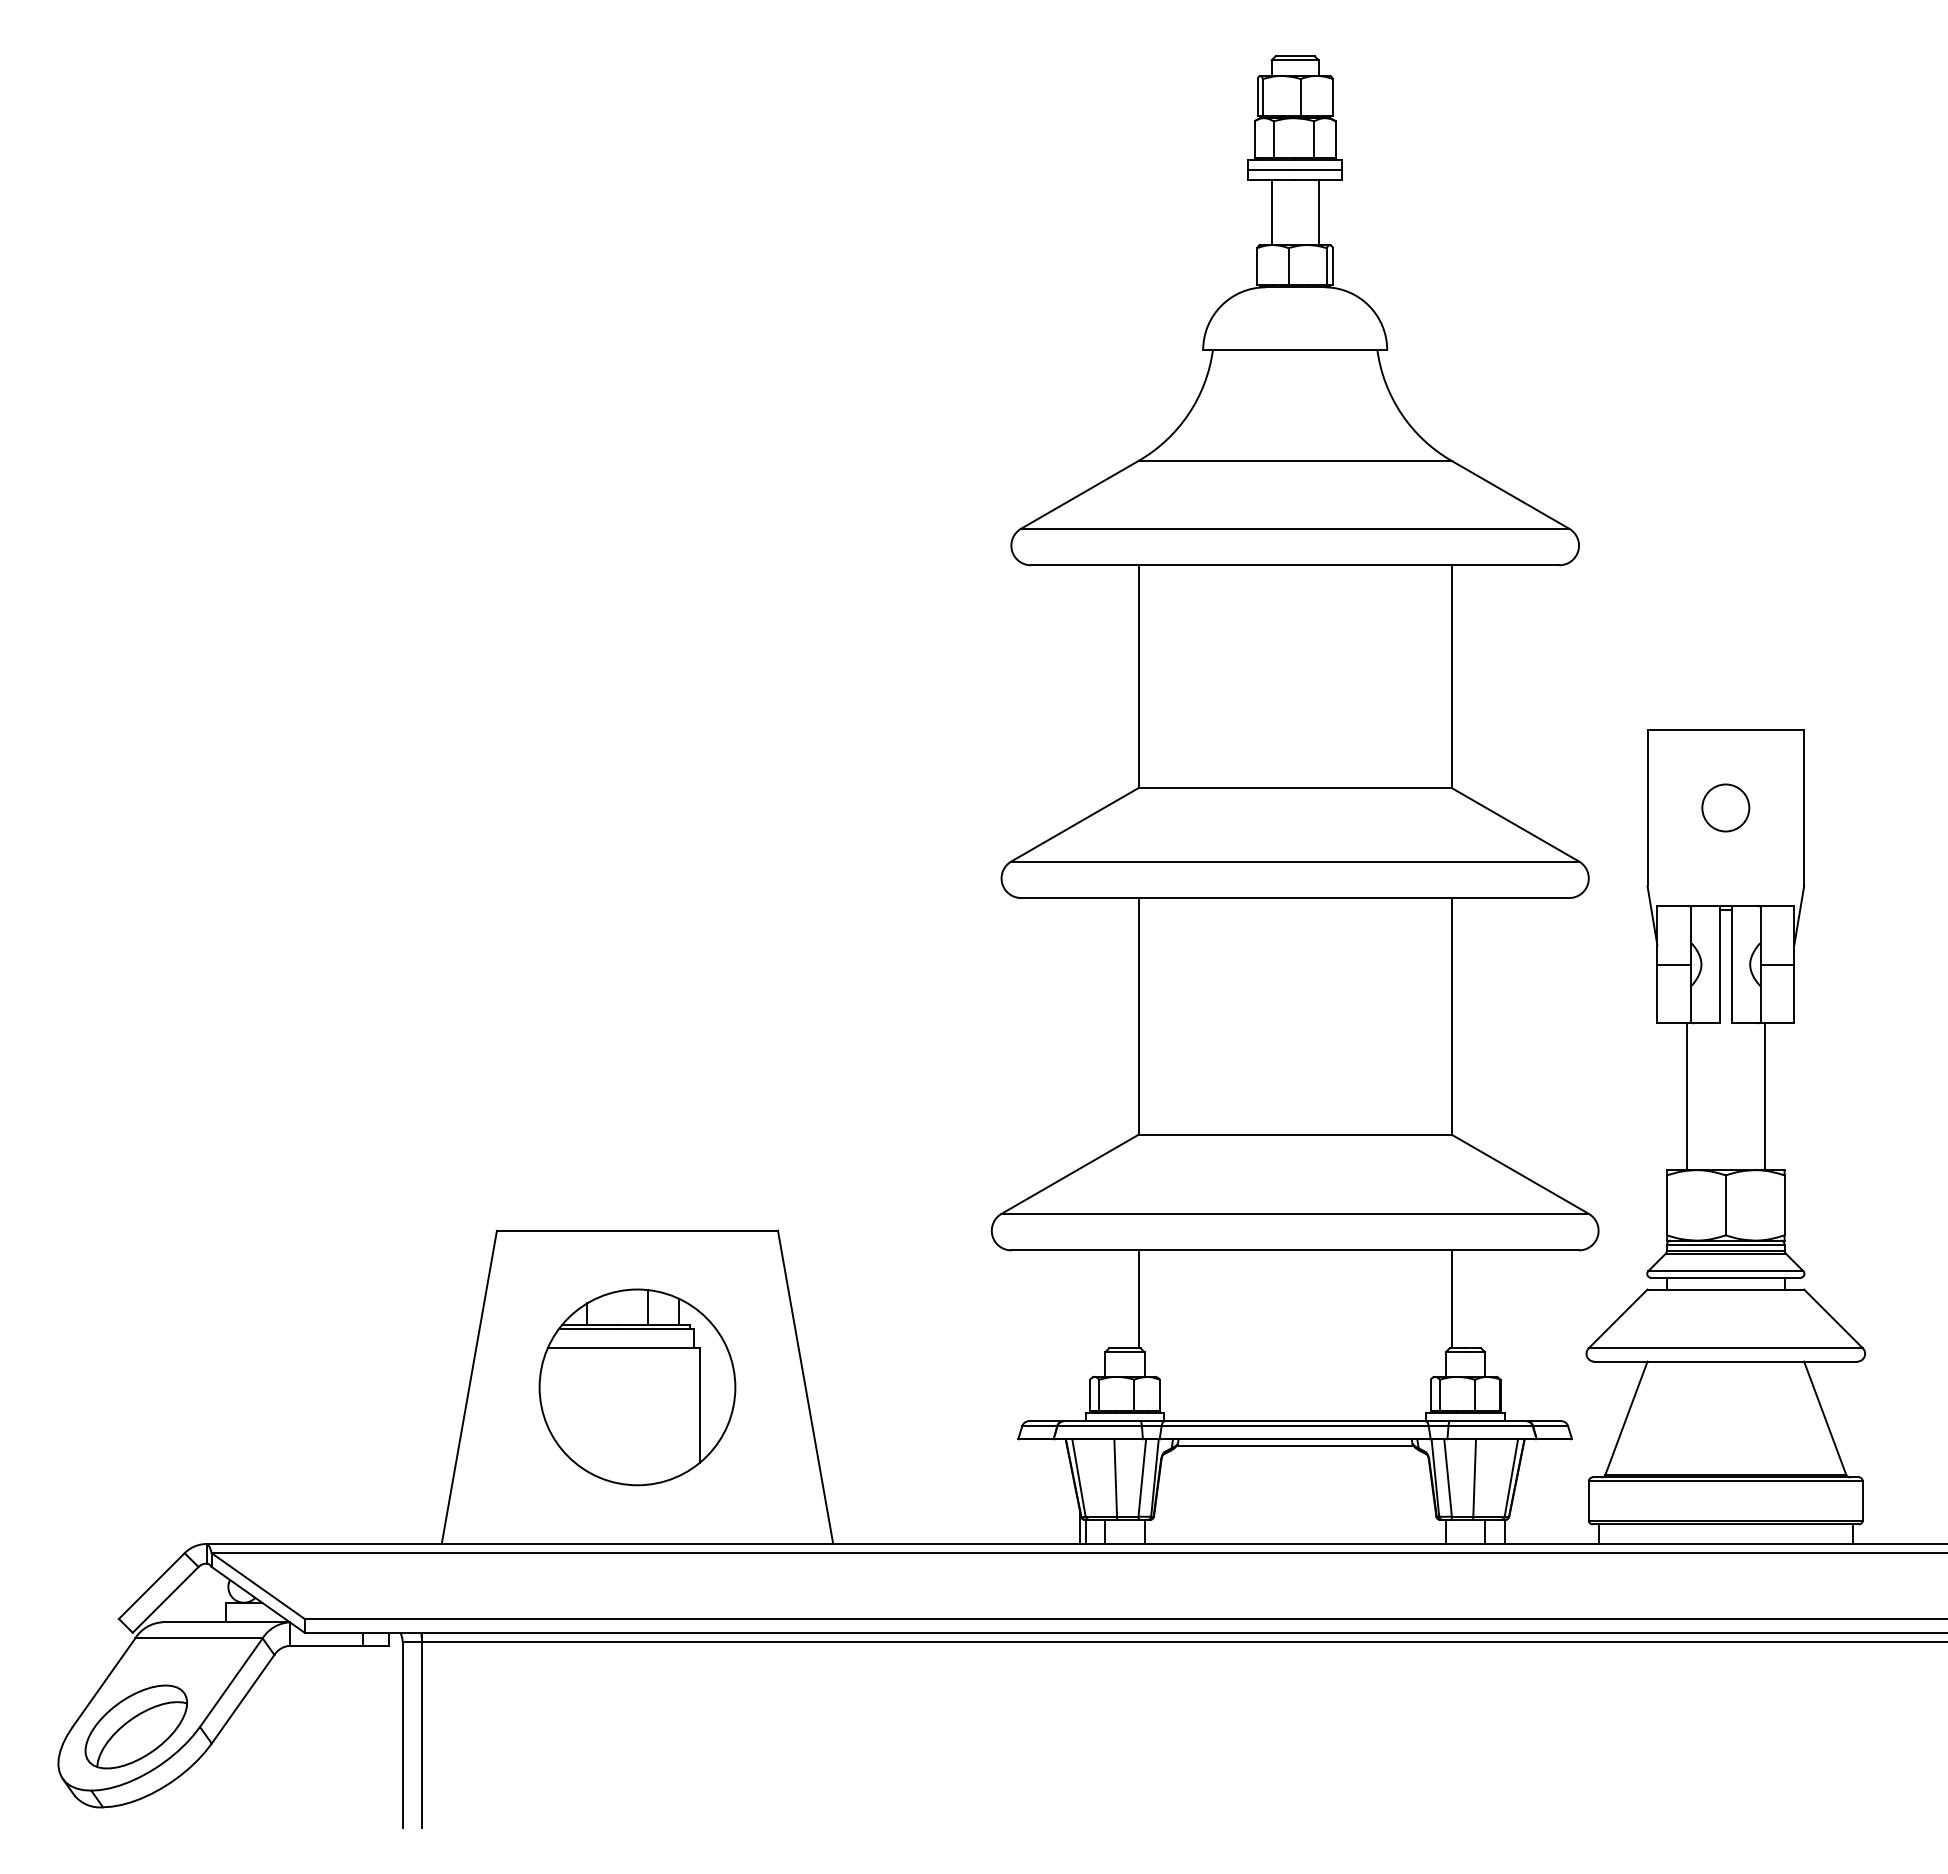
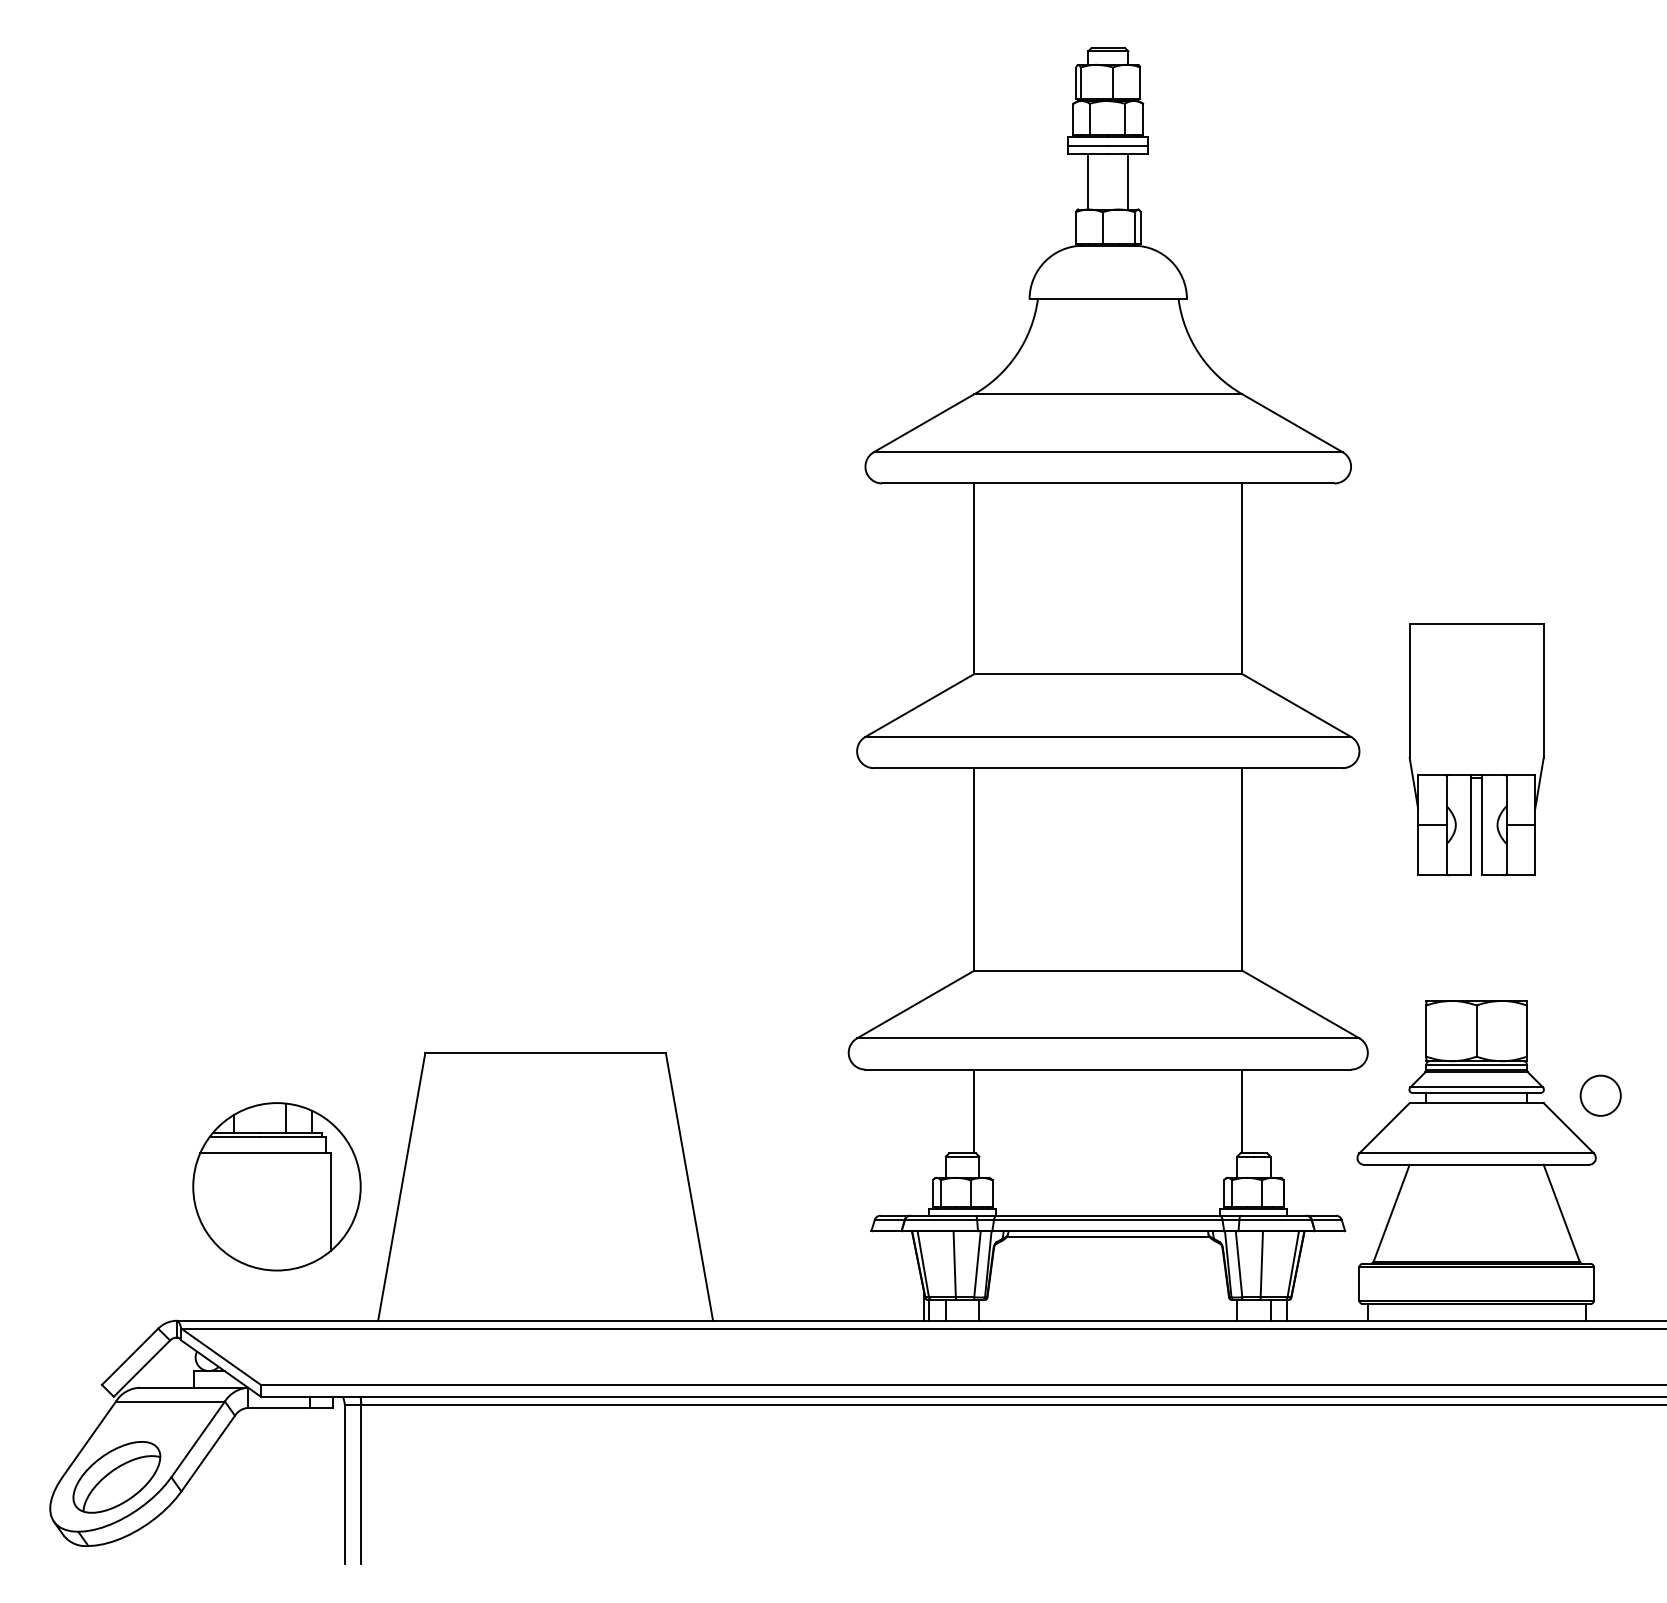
circle: (1725, 807) -> (1600, 1095), moved
line: (1686, 1096) -> (1443, 937), removed
line: (1764, 1096) -> (1509, 937), removed
part: (637, 1387) -> (276, 1186), moved

